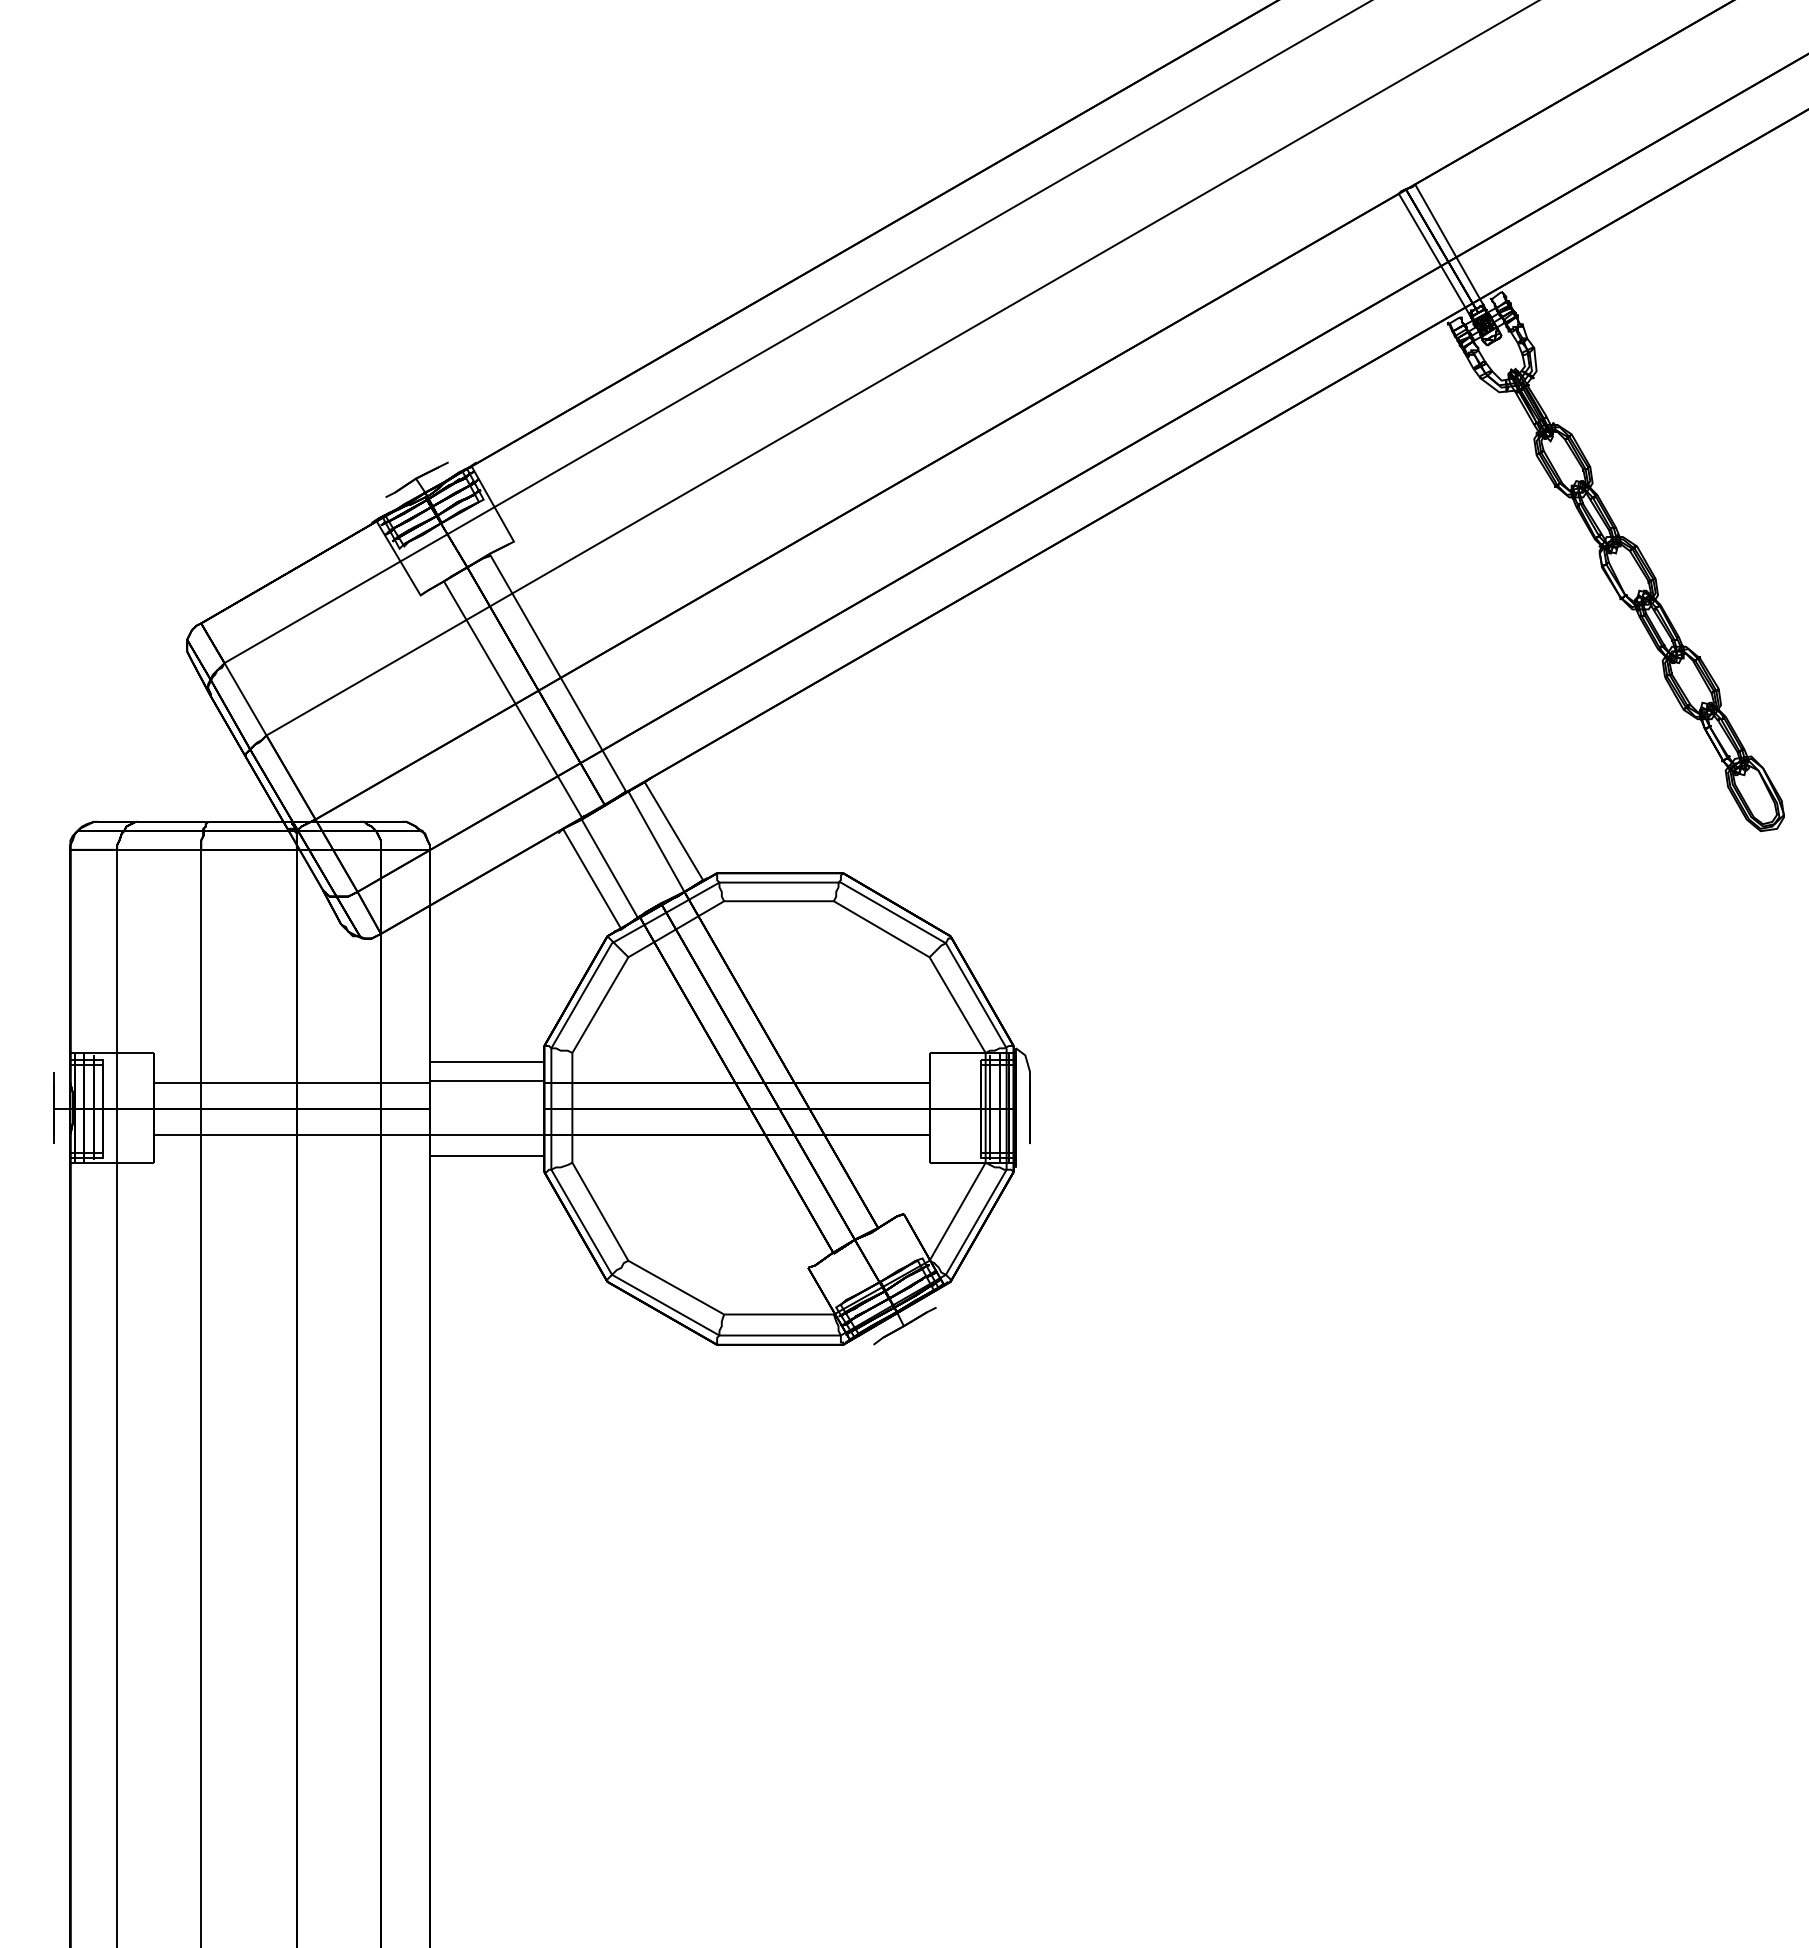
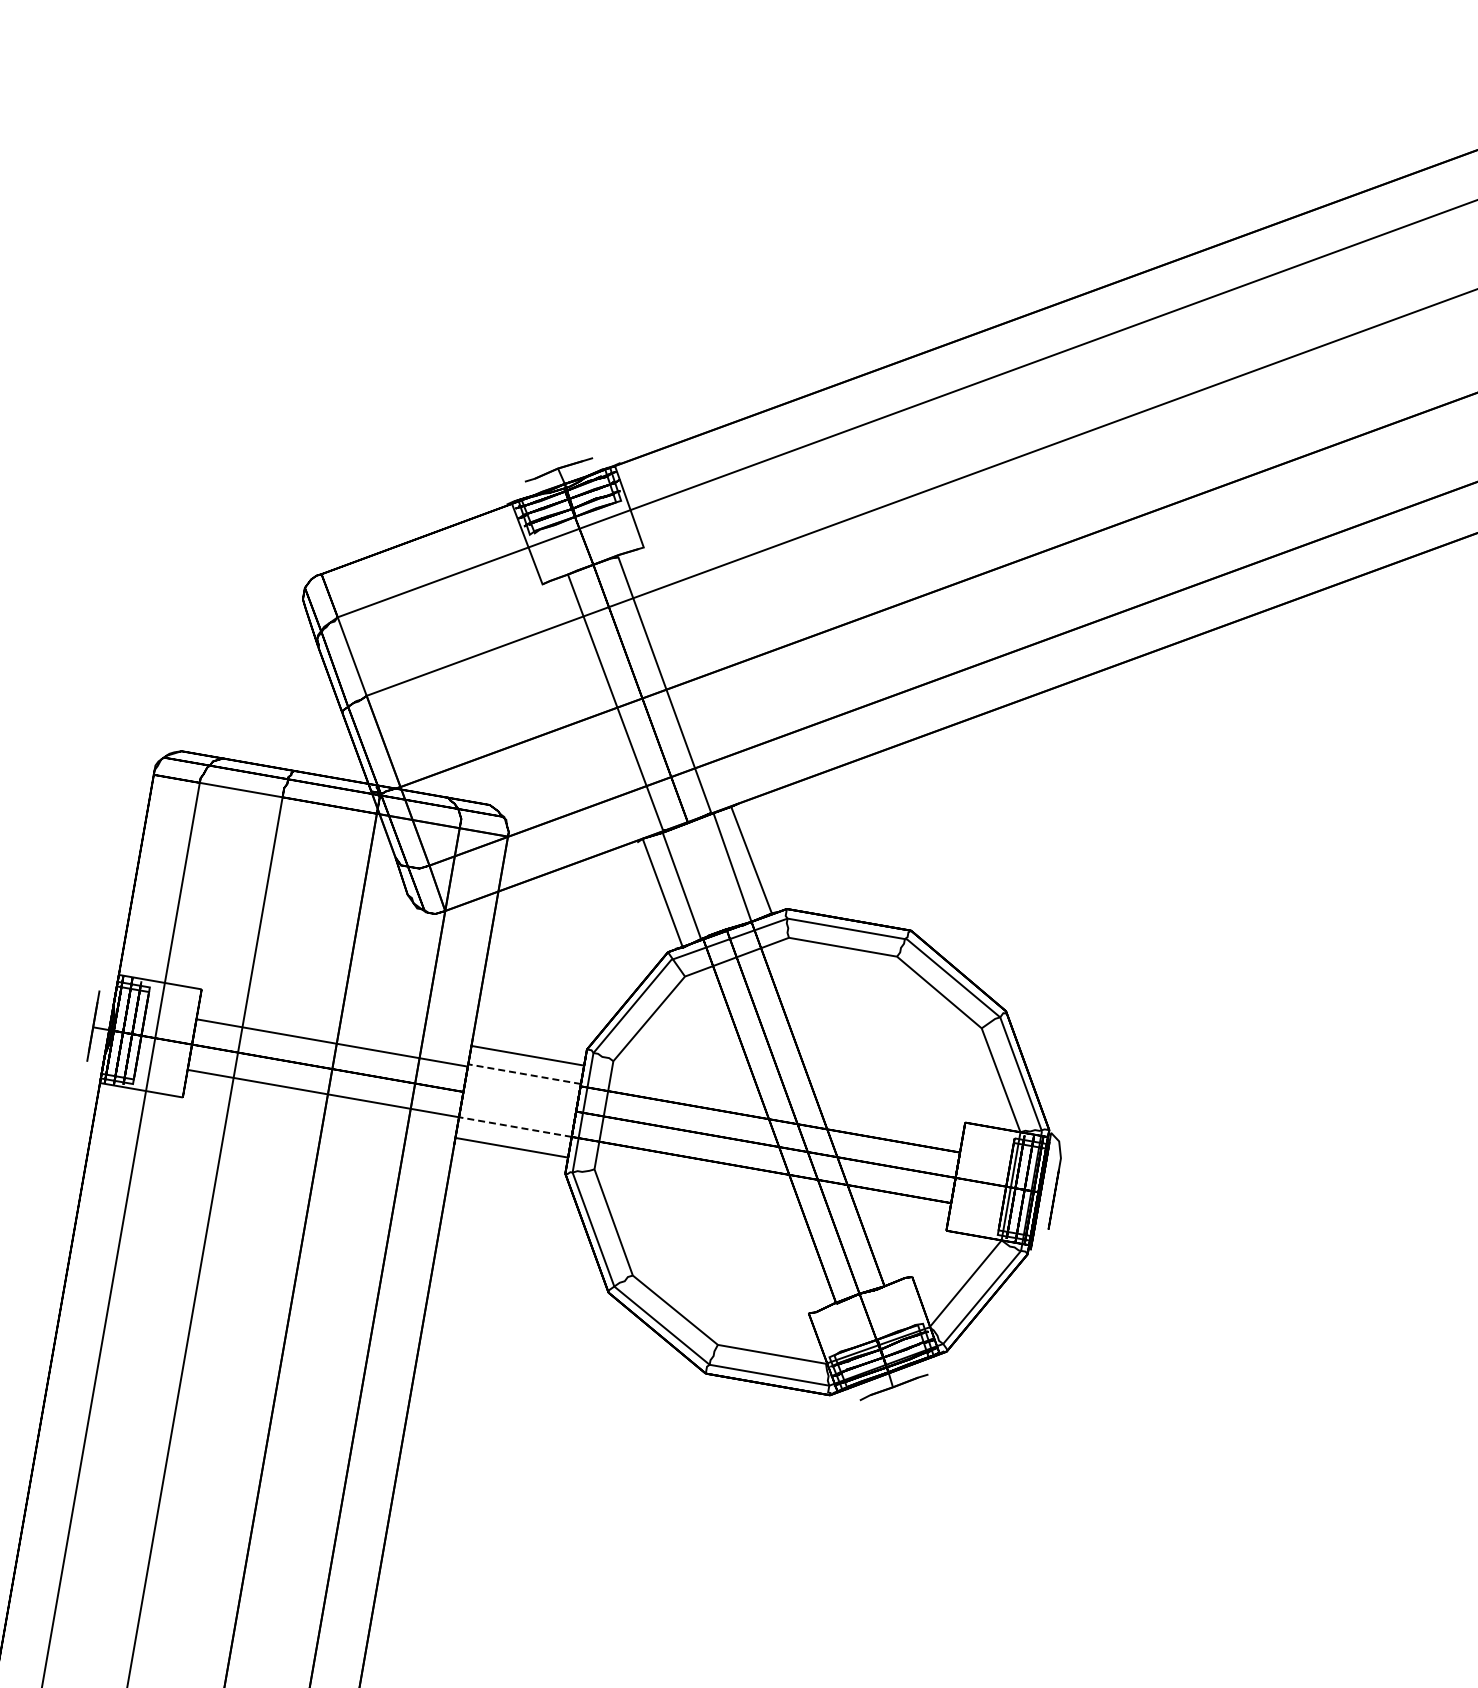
line: (486, 1081) -> (523, 1074), solid -> dashed
line: (486, 1134) -> (514, 1126), solid -> dashed

